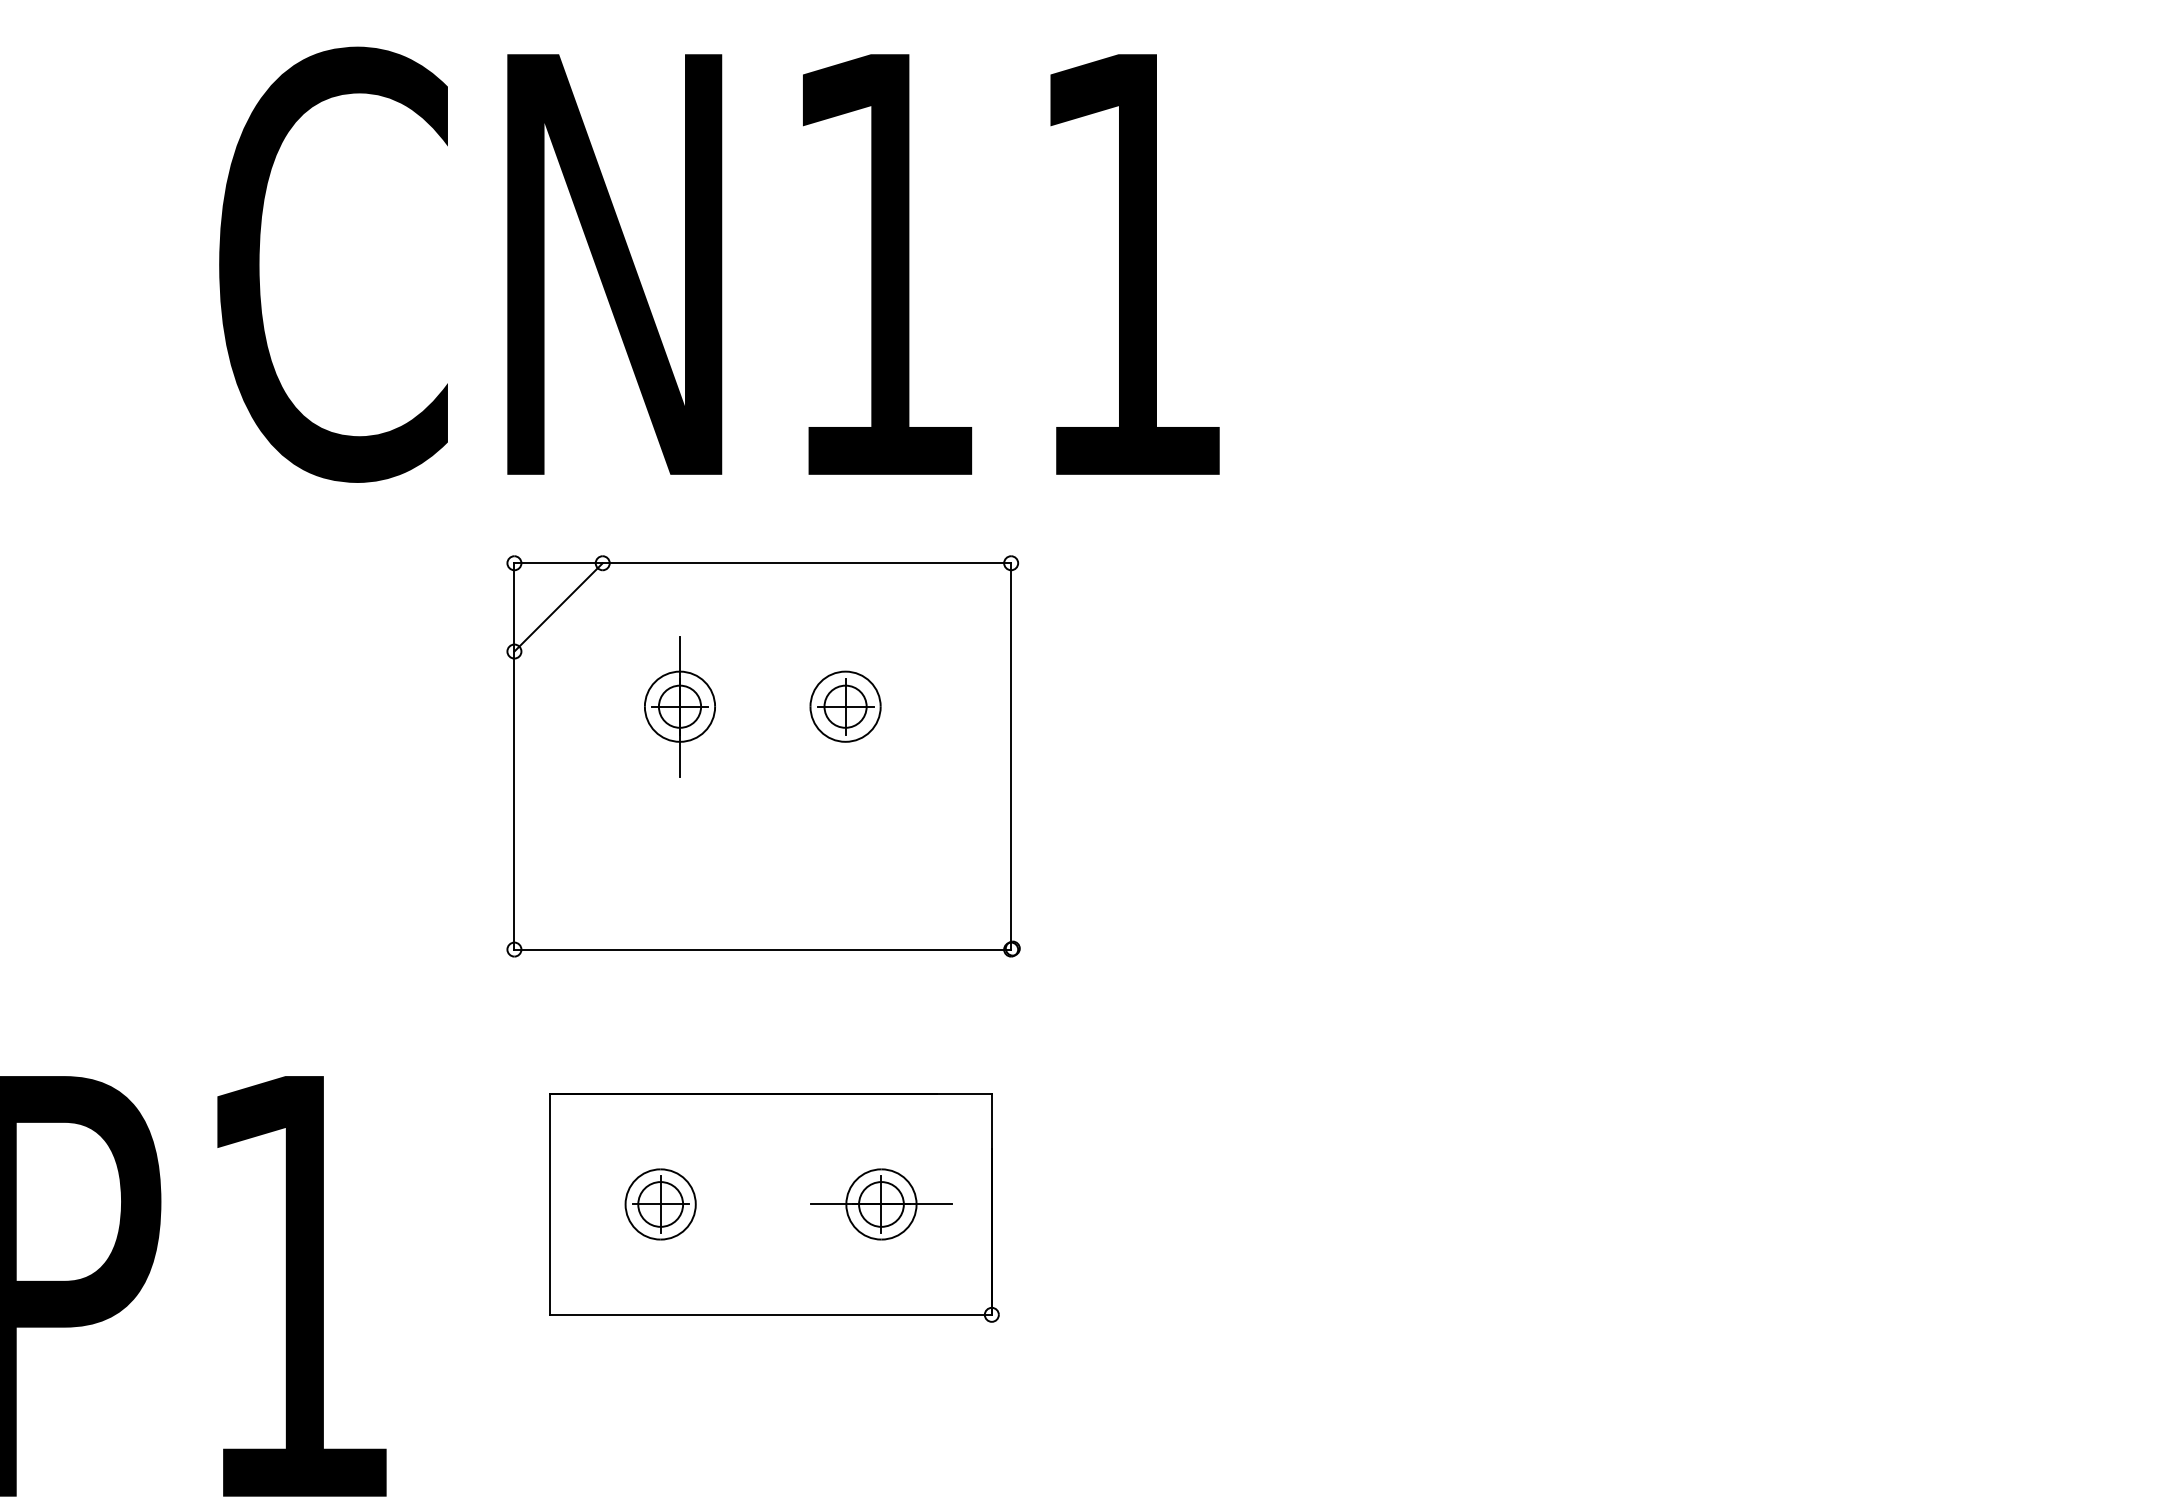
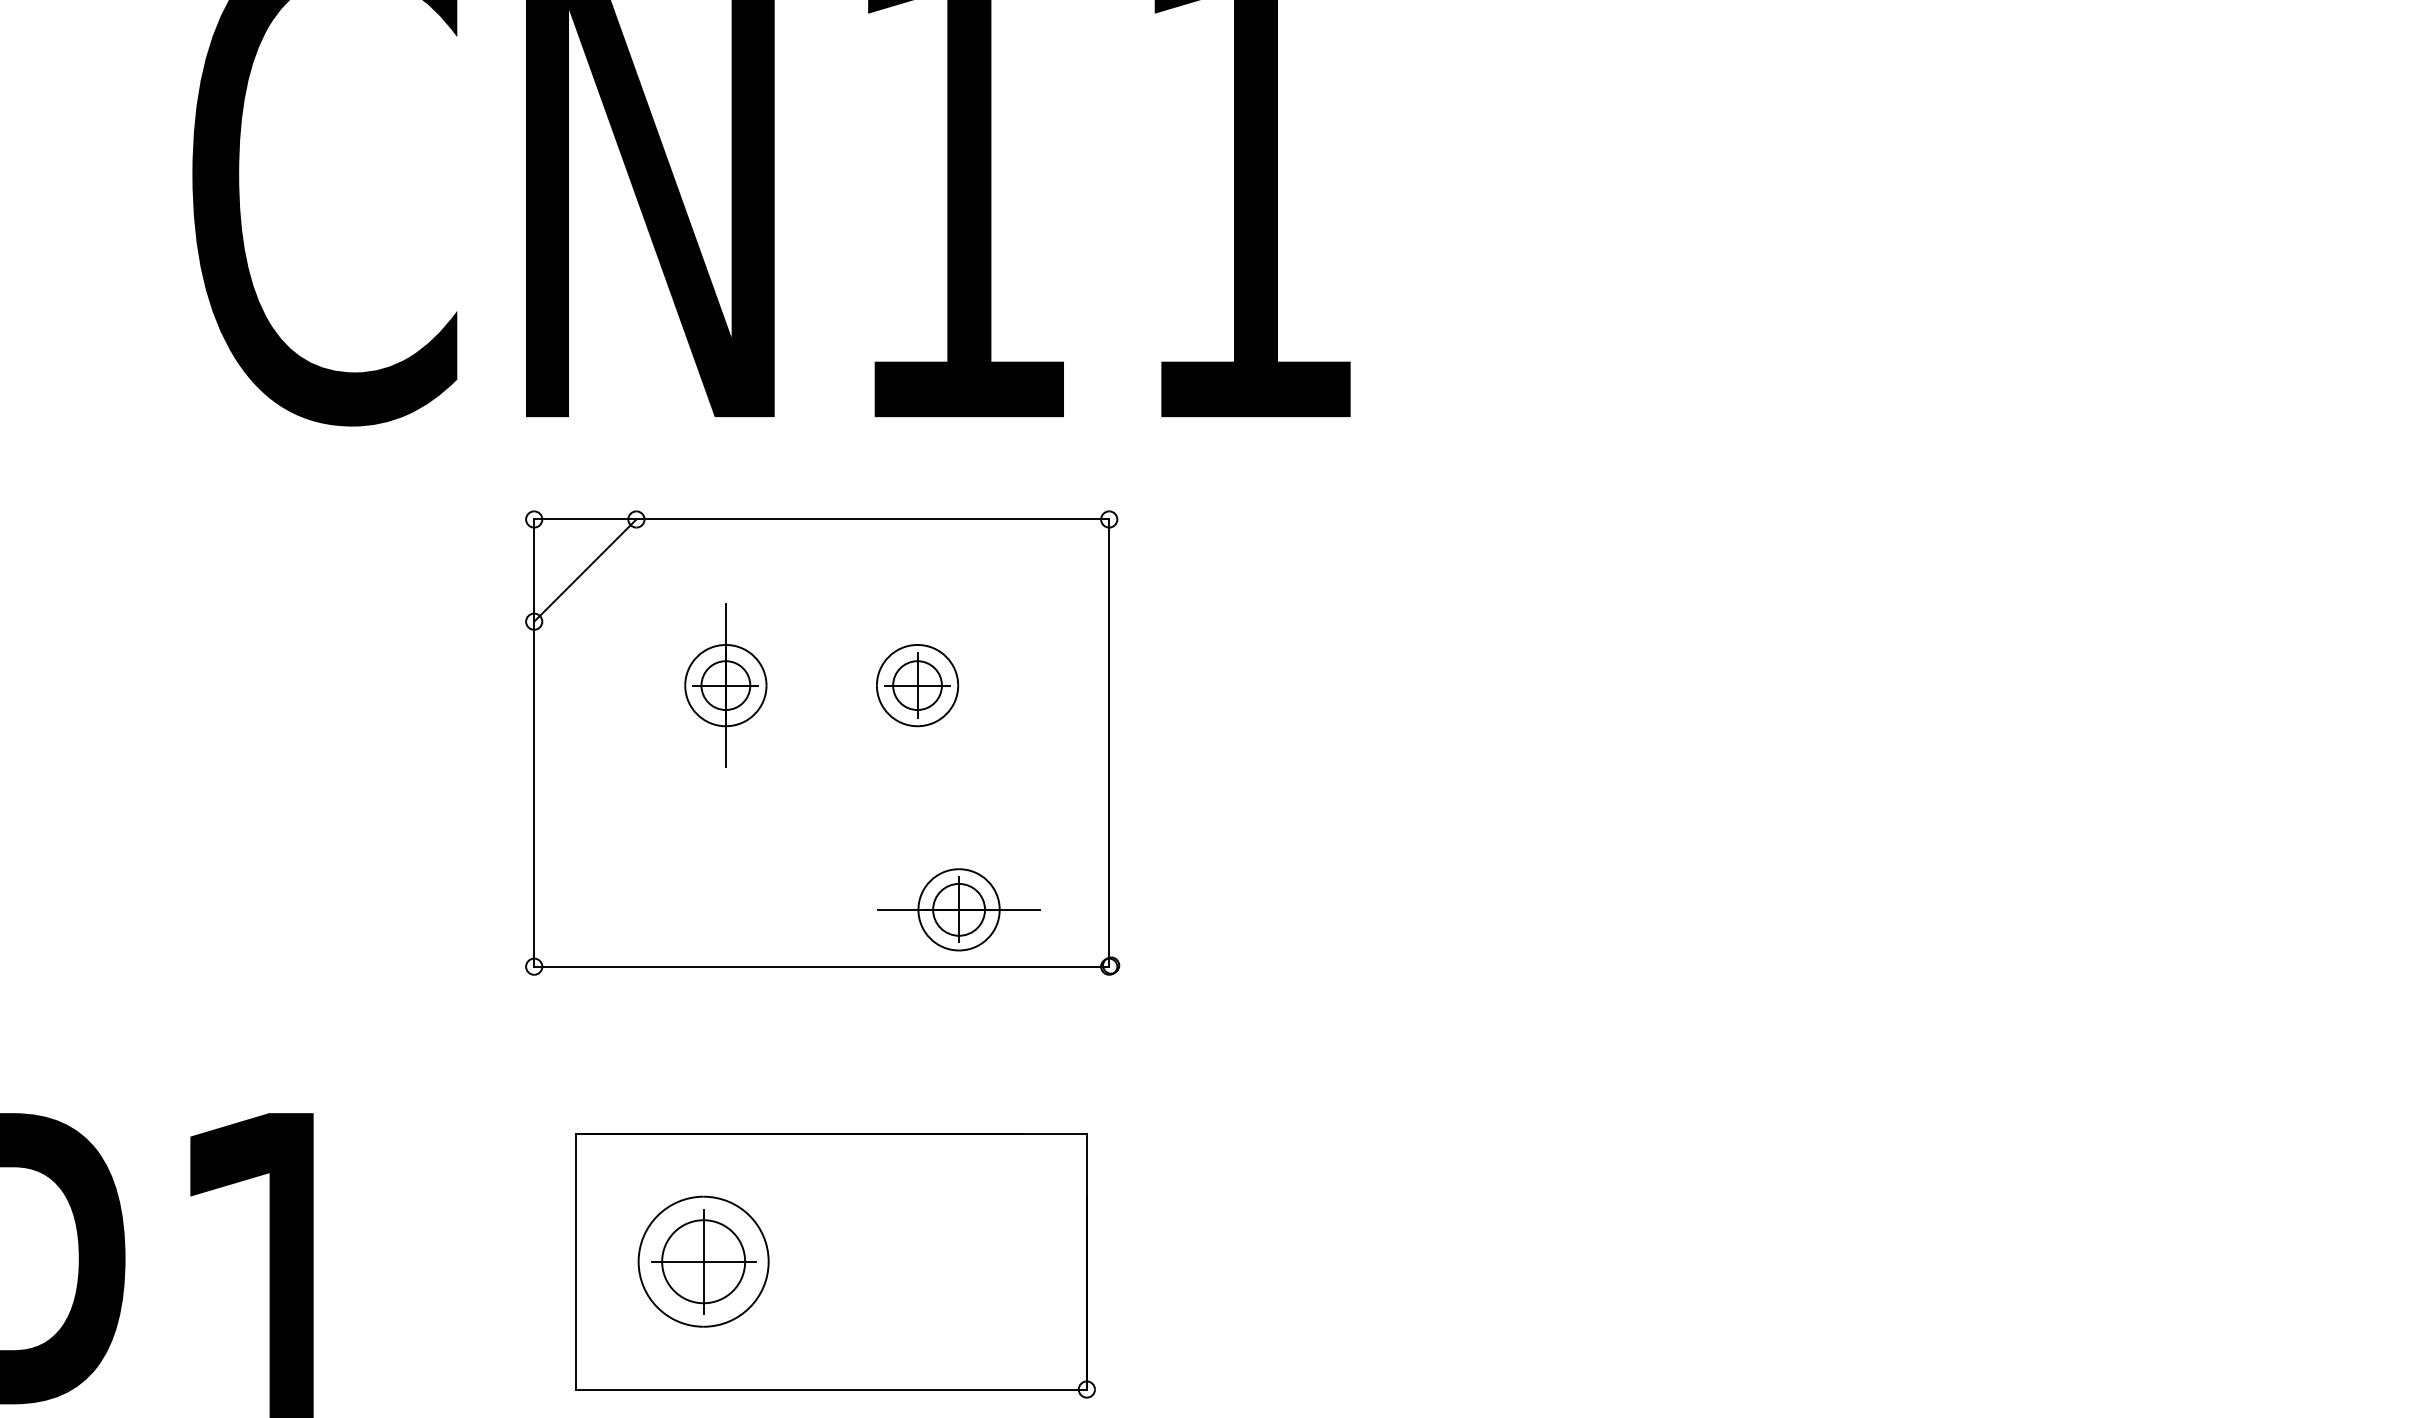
part: (660, 1204) -> (703, 1261), size x1.6
part: (881, 1204) -> (959, 909), moved

